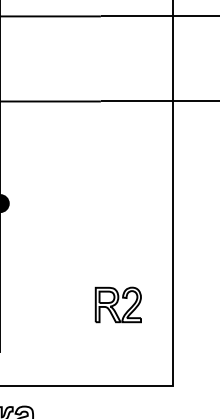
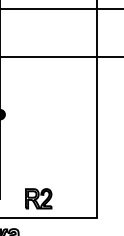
part: (117, 304) -> (38, 198), moved

